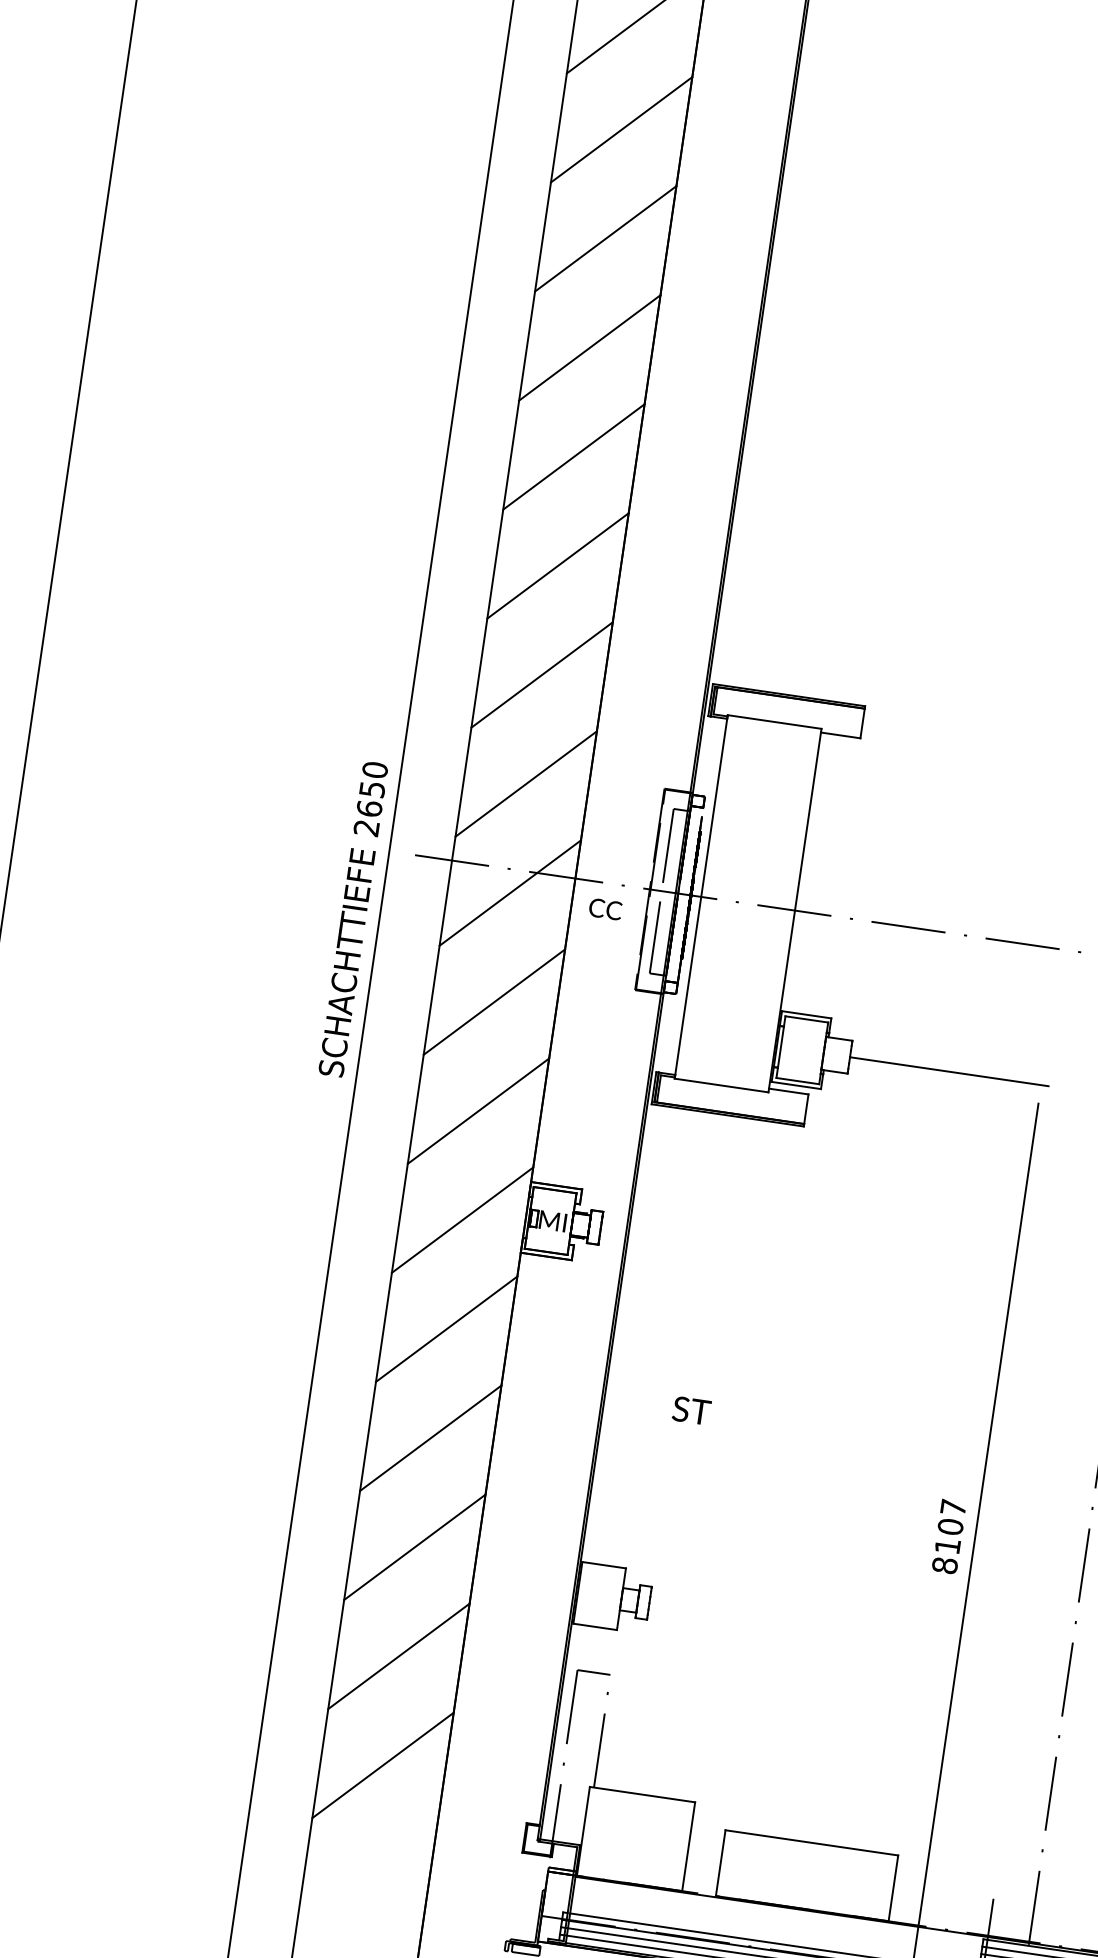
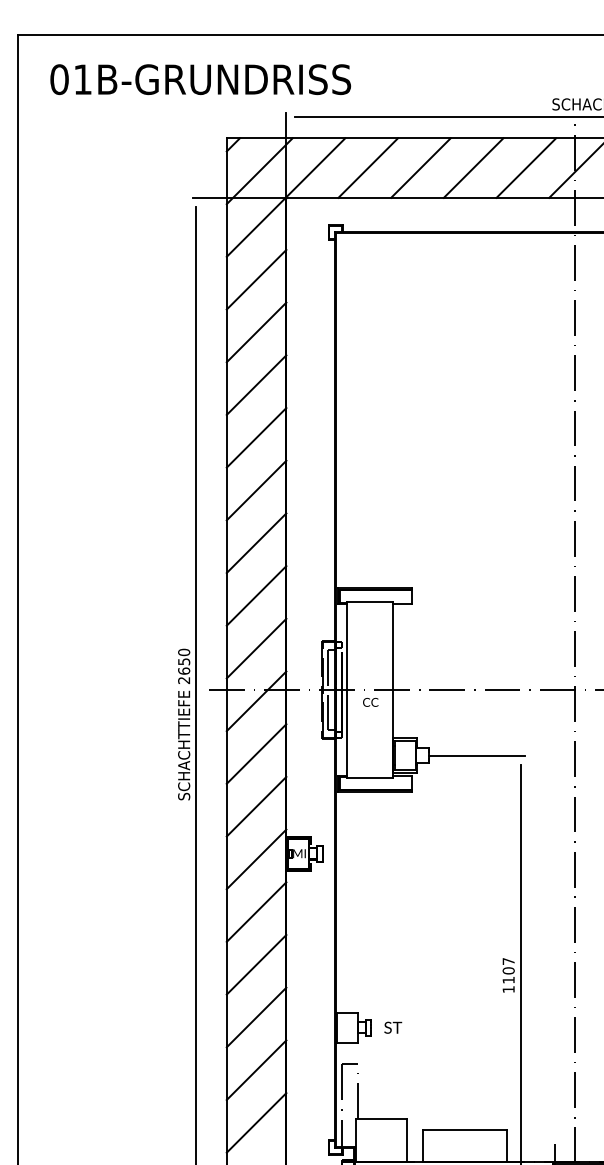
text: (604, 909) -> (370, 702), moved
text: (692, 1410) -> (393, 1027), moved
text: (944, 1565) -> (508, 989), 8107 -> 1107

